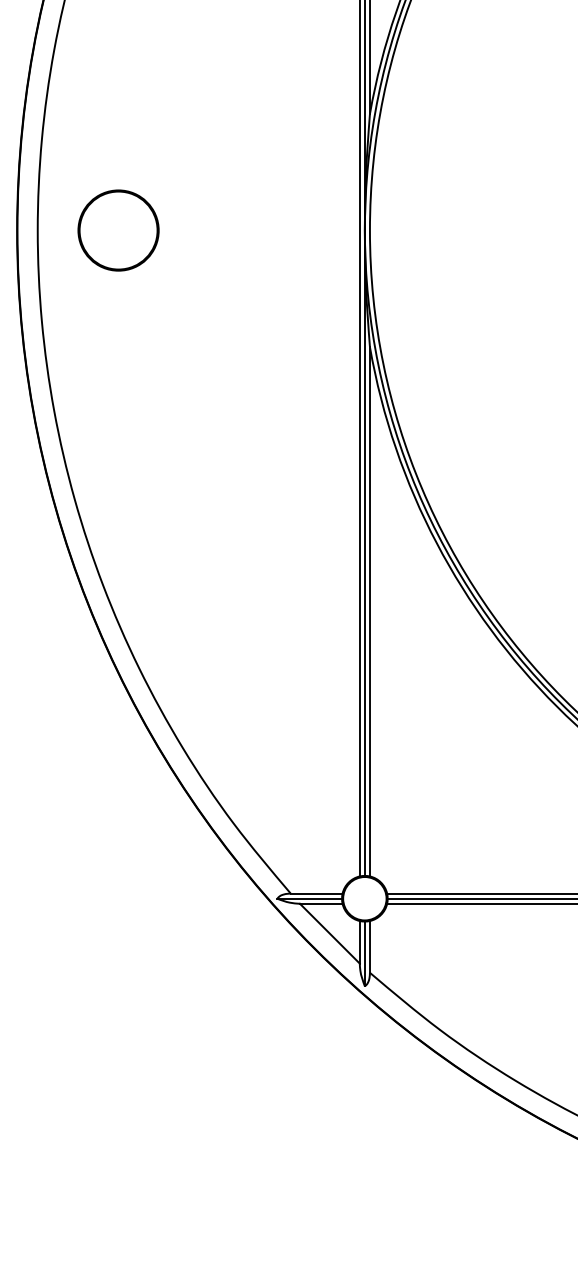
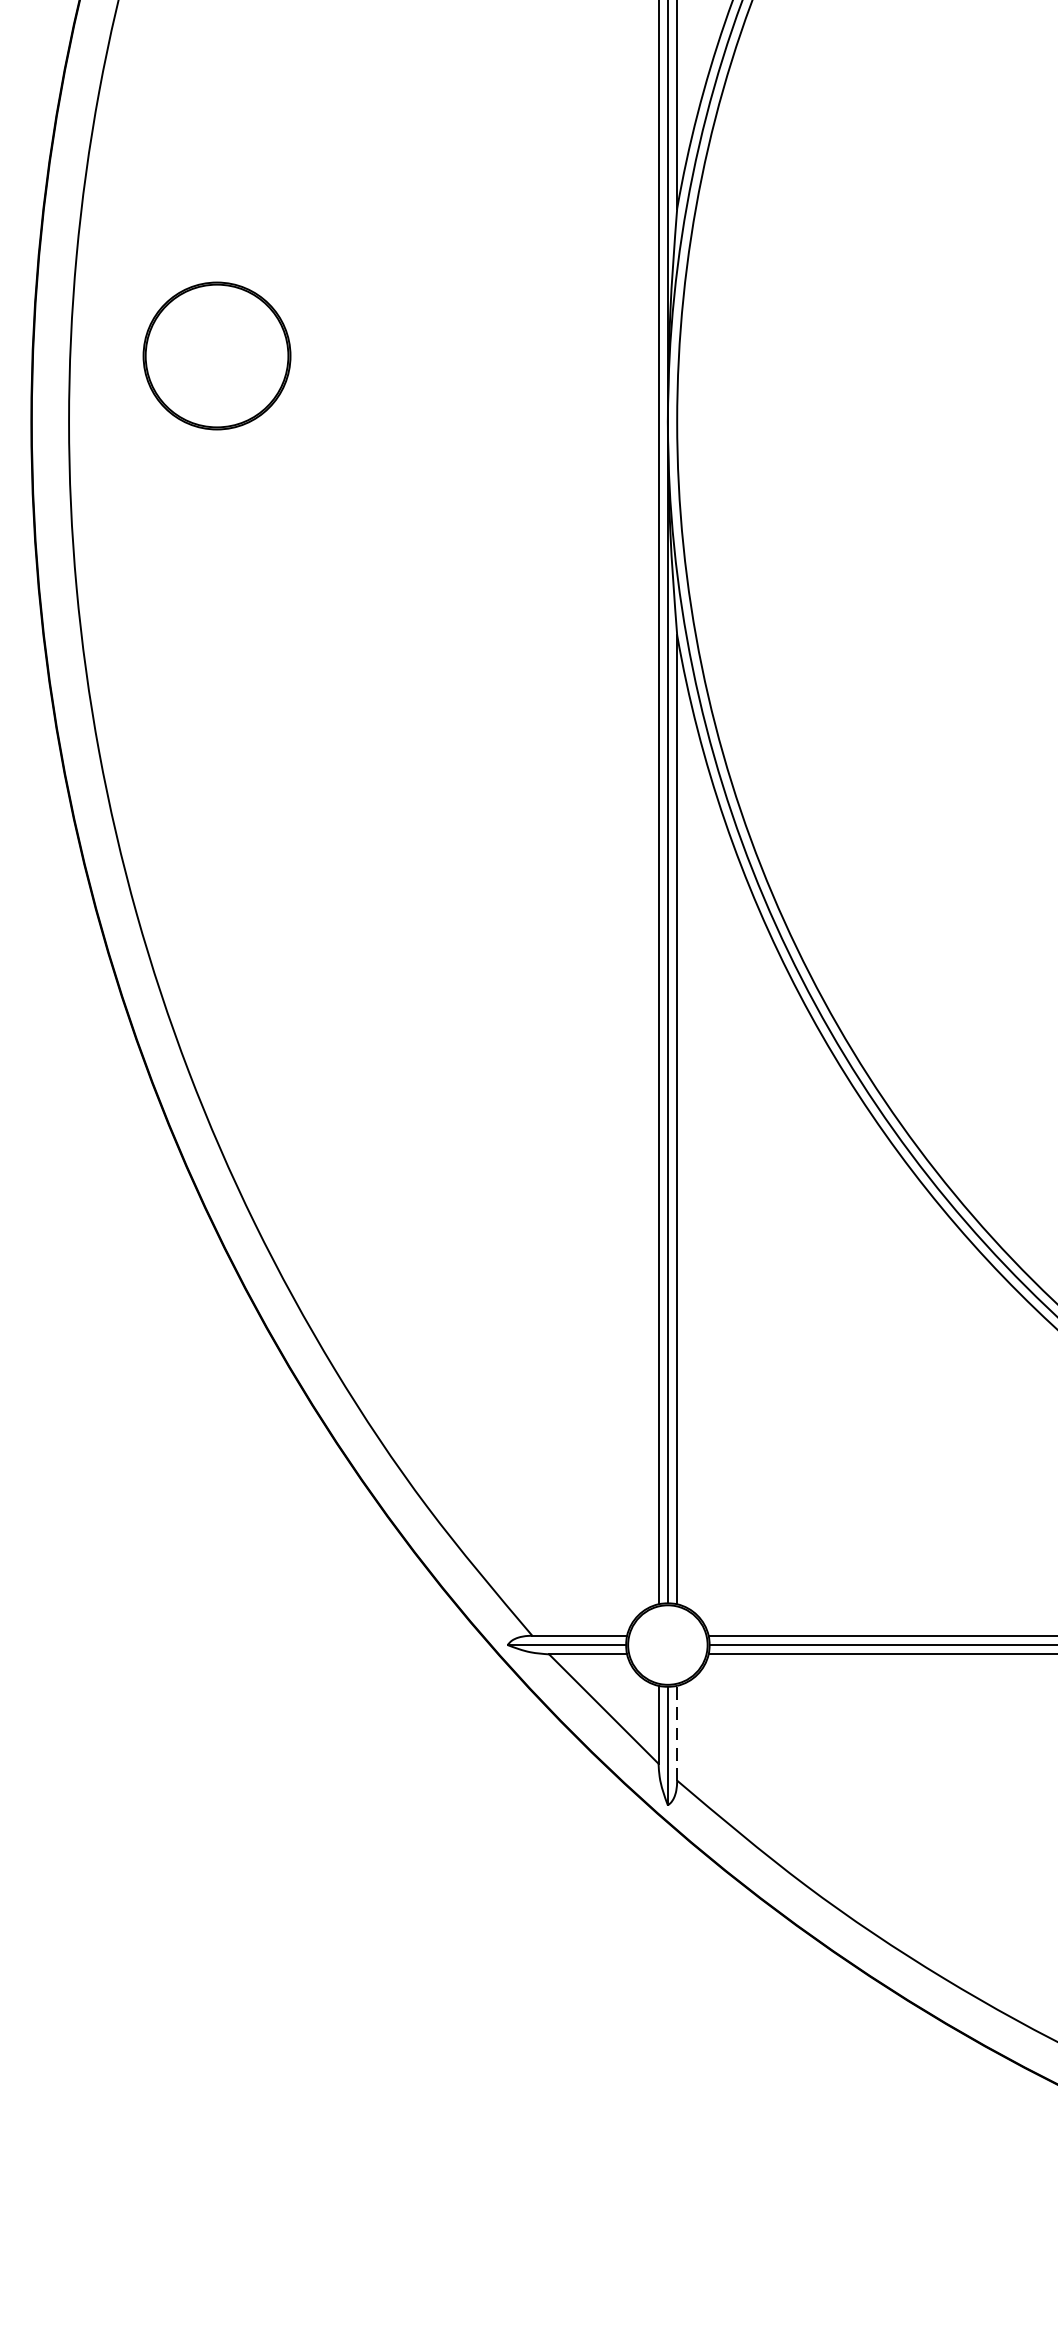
circle: (118, 230) -> (216, 355), moved
line: (369, 946) -> (676, 1732), solid -> dashed

